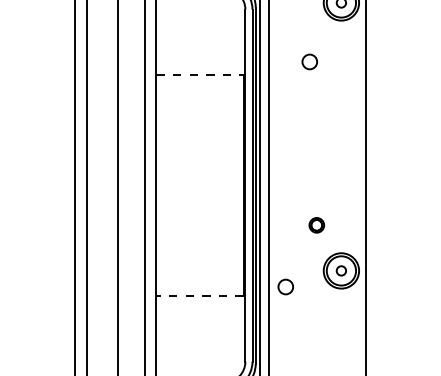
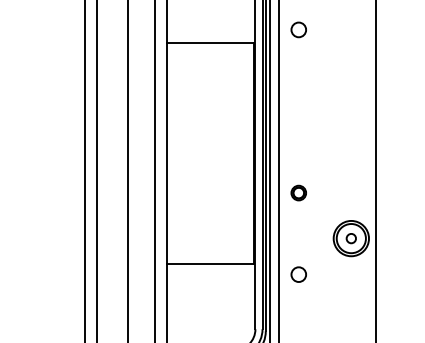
circle: (309, 61) -> (298, 29), moved
line: (200, 75) -> (210, 43), dashed -> solid
part: (316, 225) -> (298, 193), moved
circle: (285, 286) -> (298, 274), moved
line: (200, 296) -> (210, 264), dashed -> solid

